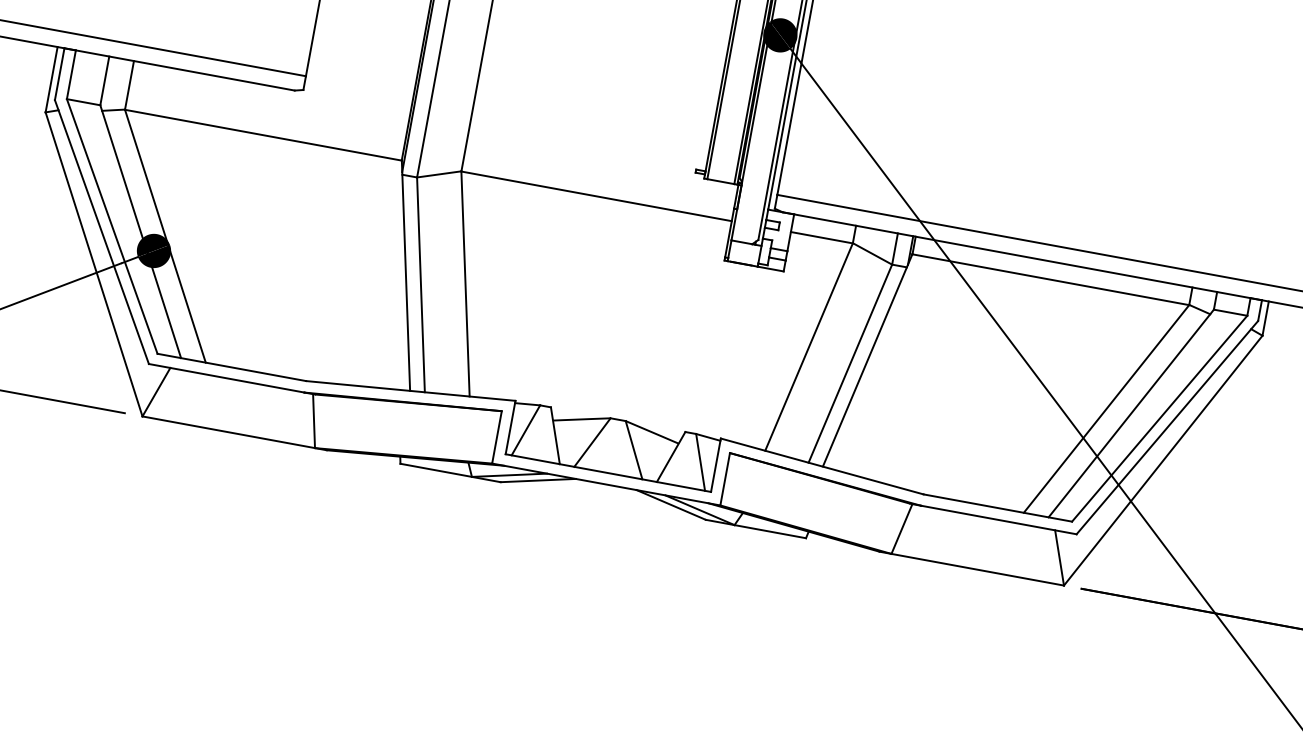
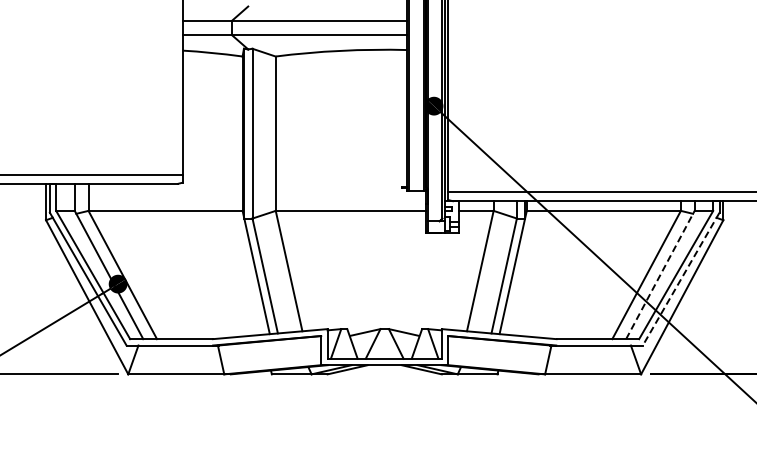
line: (1131, 414) -> (660, 275), solid -> dashed
line: (1167, 428) -> (681, 279), solid -> dashed

